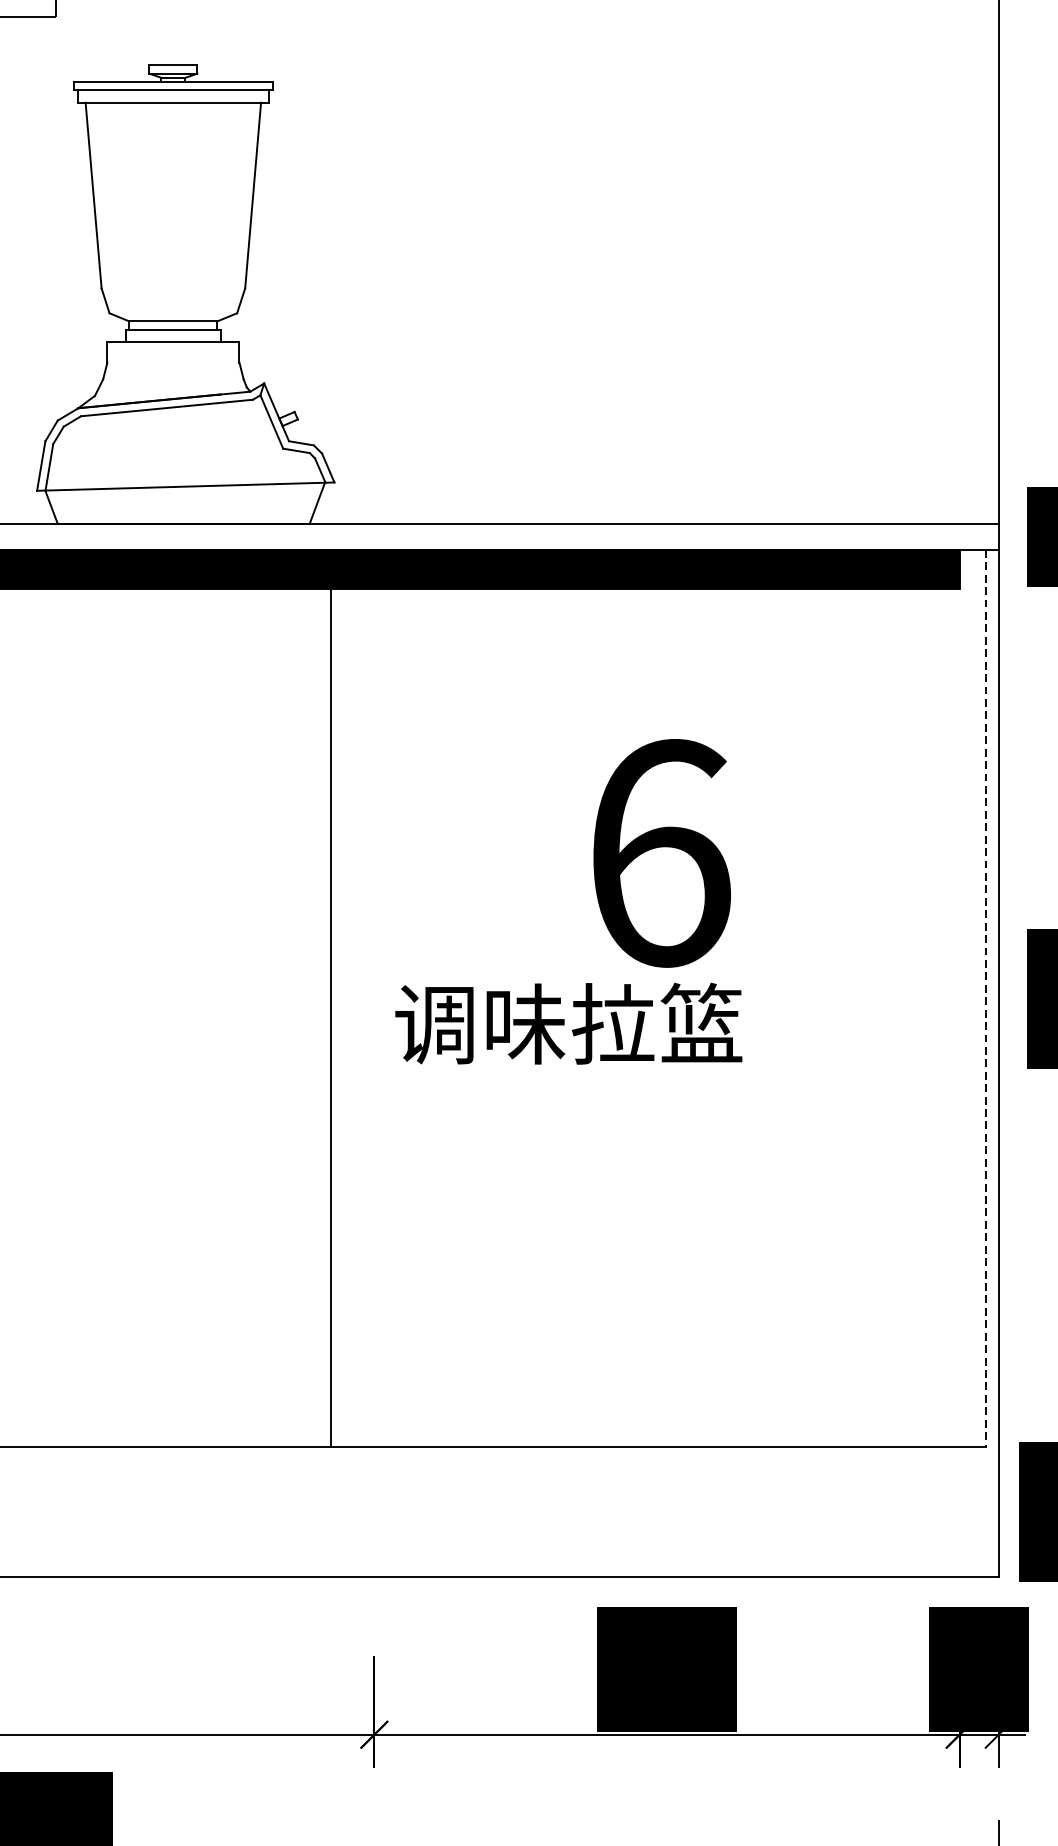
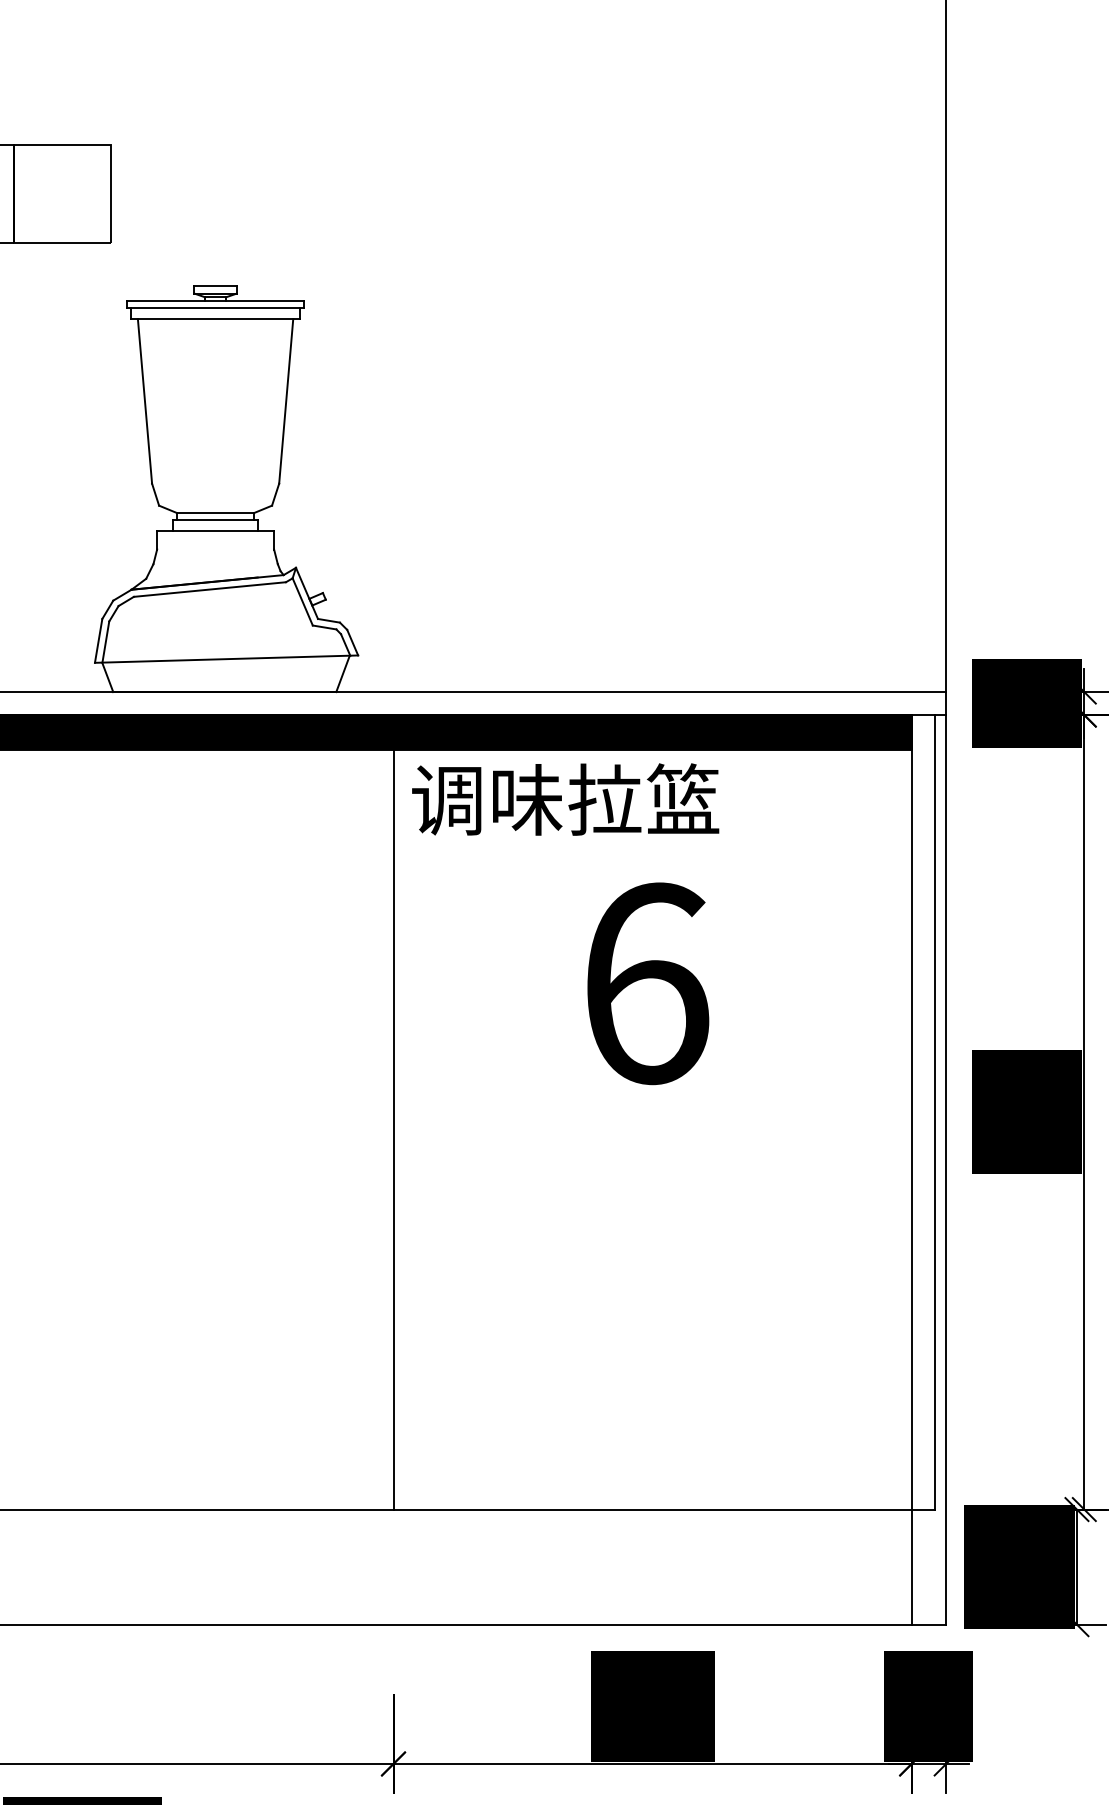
line: (331, 998) -> (393, 1112), moved
line: (985, 998) -> (934, 1112), dashed -> solid
text: (568, 1023) -> (565, 799), moved
line: (959, 1063) -> (911, 1169), added

